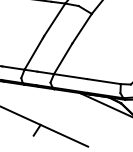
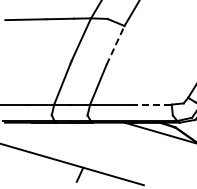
line: (81, 28) -> (115, 45), solid -> dashed
line: (104, 81) -> (151, 104), solid -> dashed

